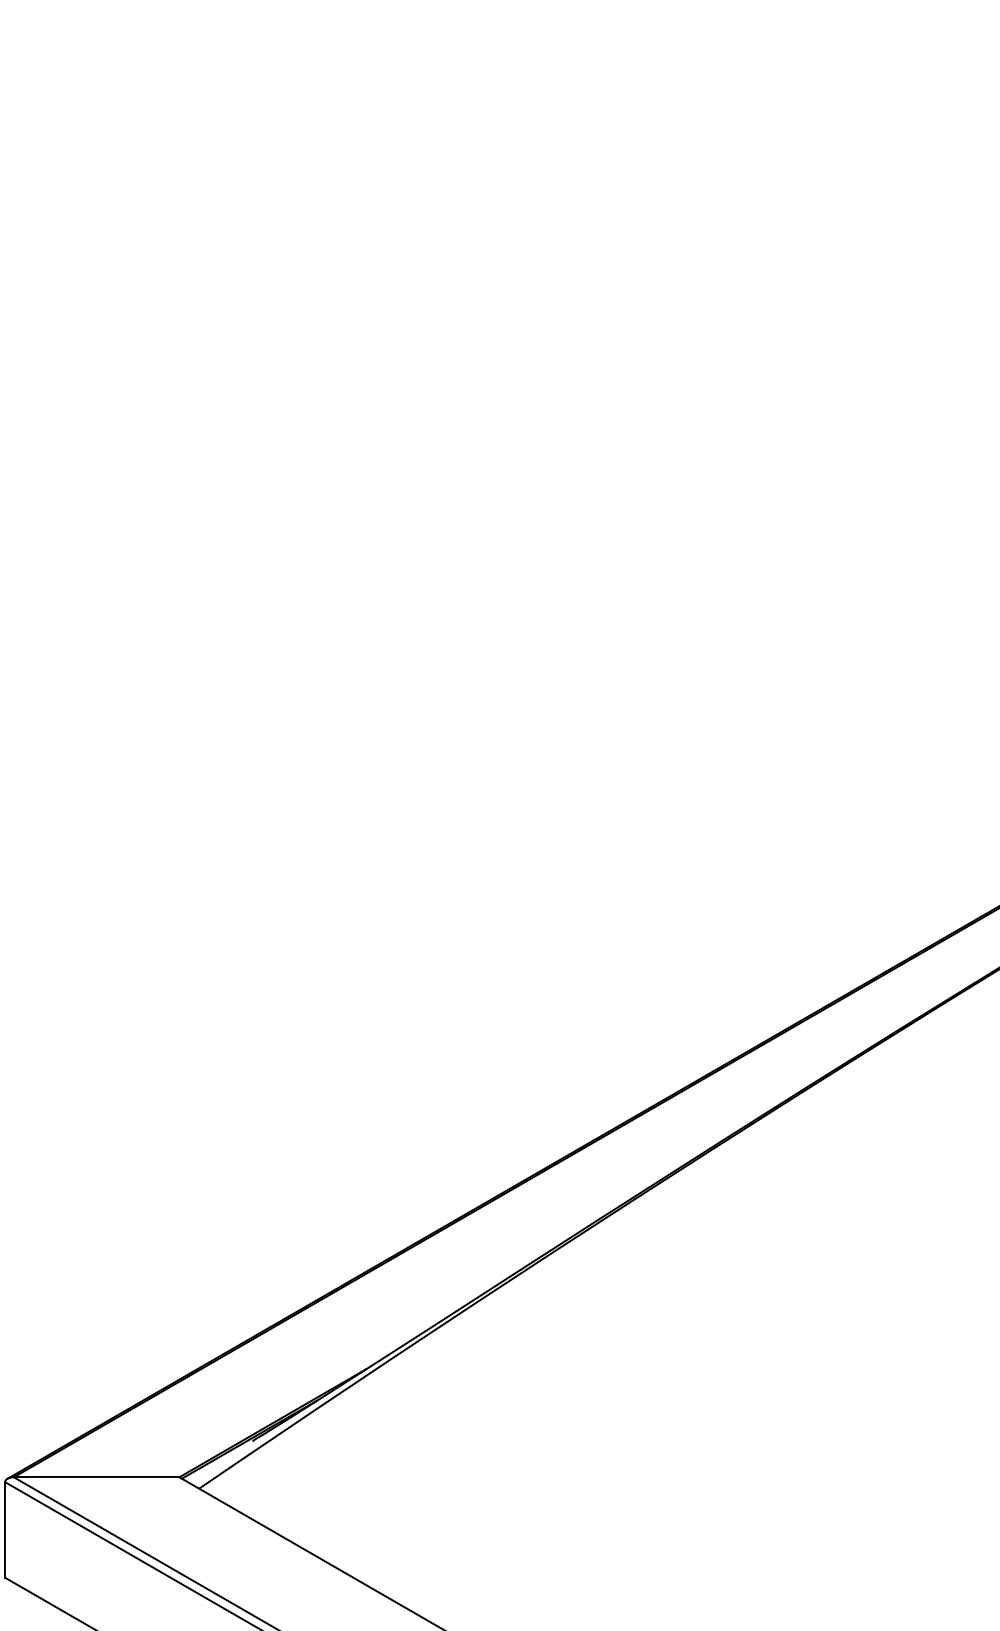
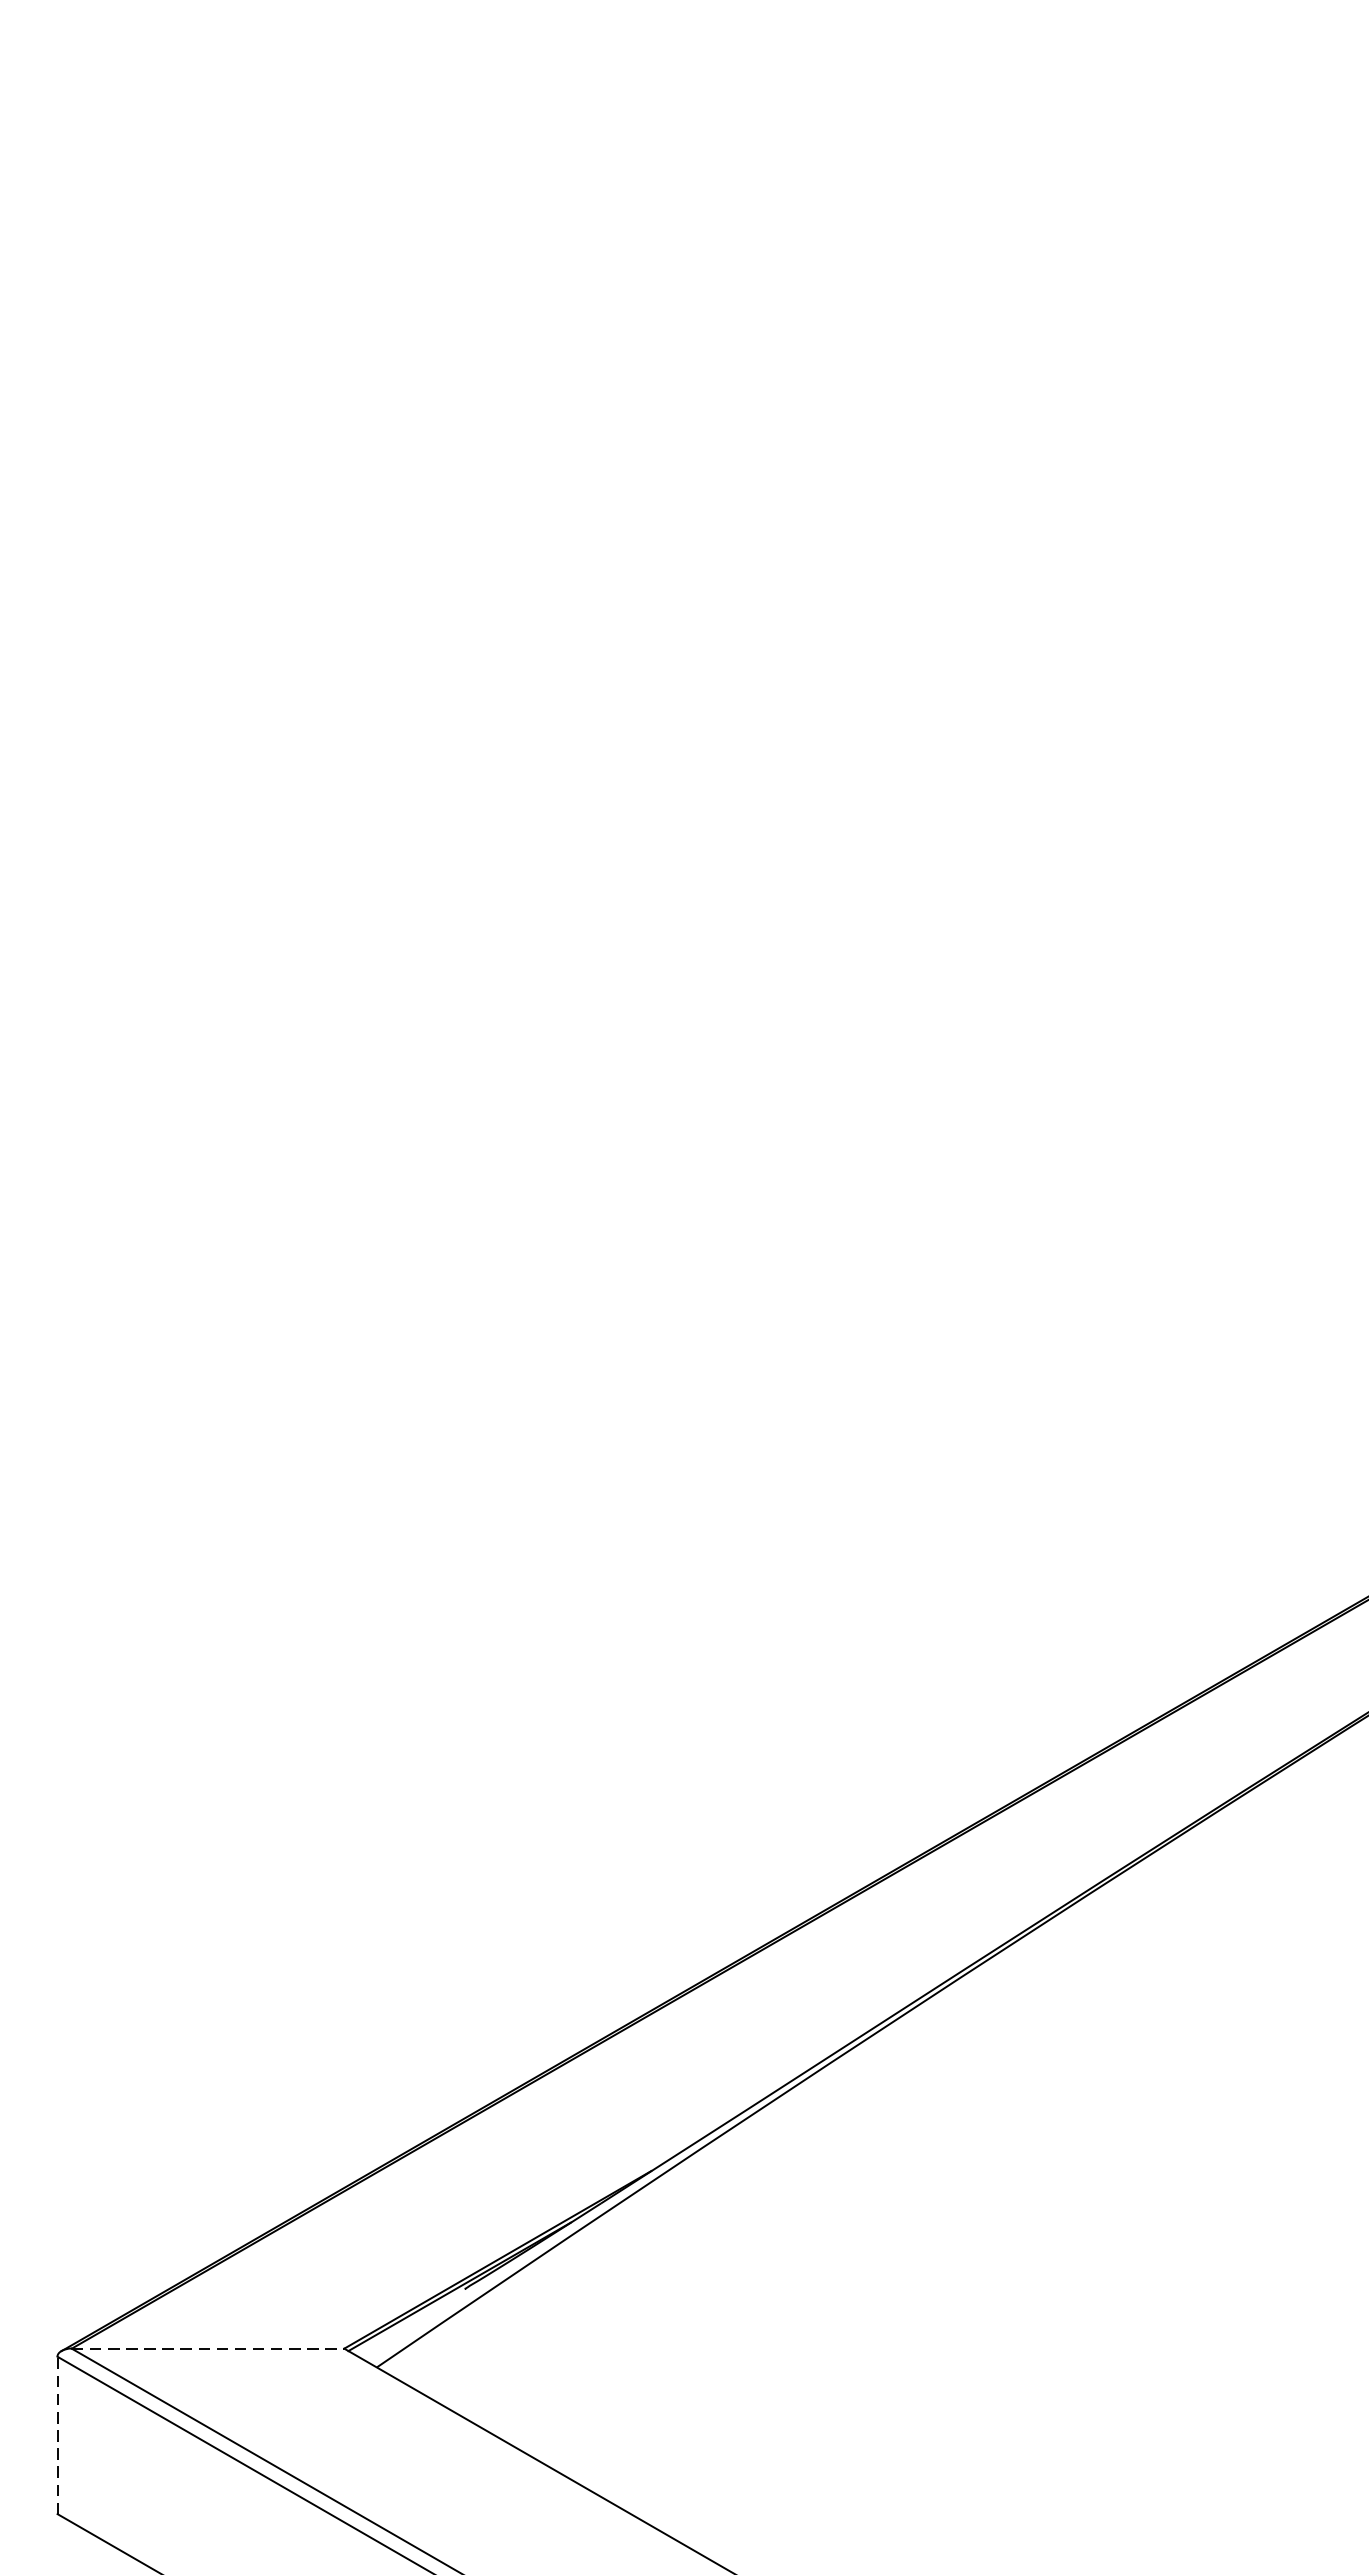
line: (96, 1477) -> (207, 2349), solid -> dashed
line: (5, 1530) -> (58, 2436), solid -> dashed

